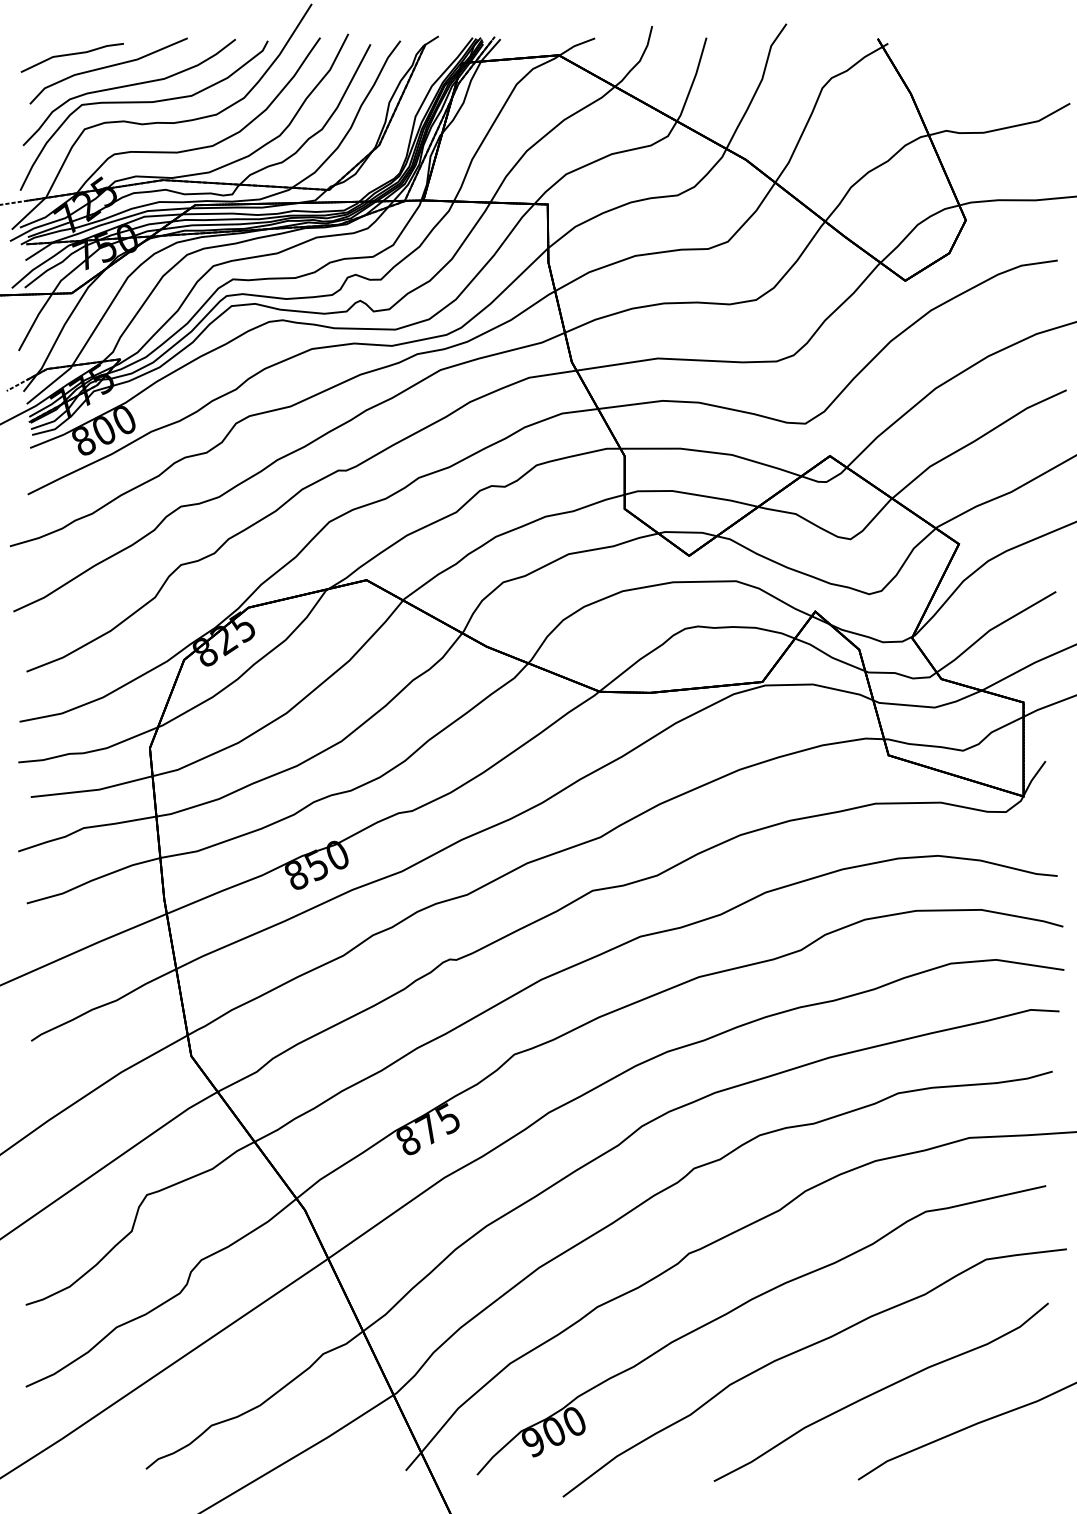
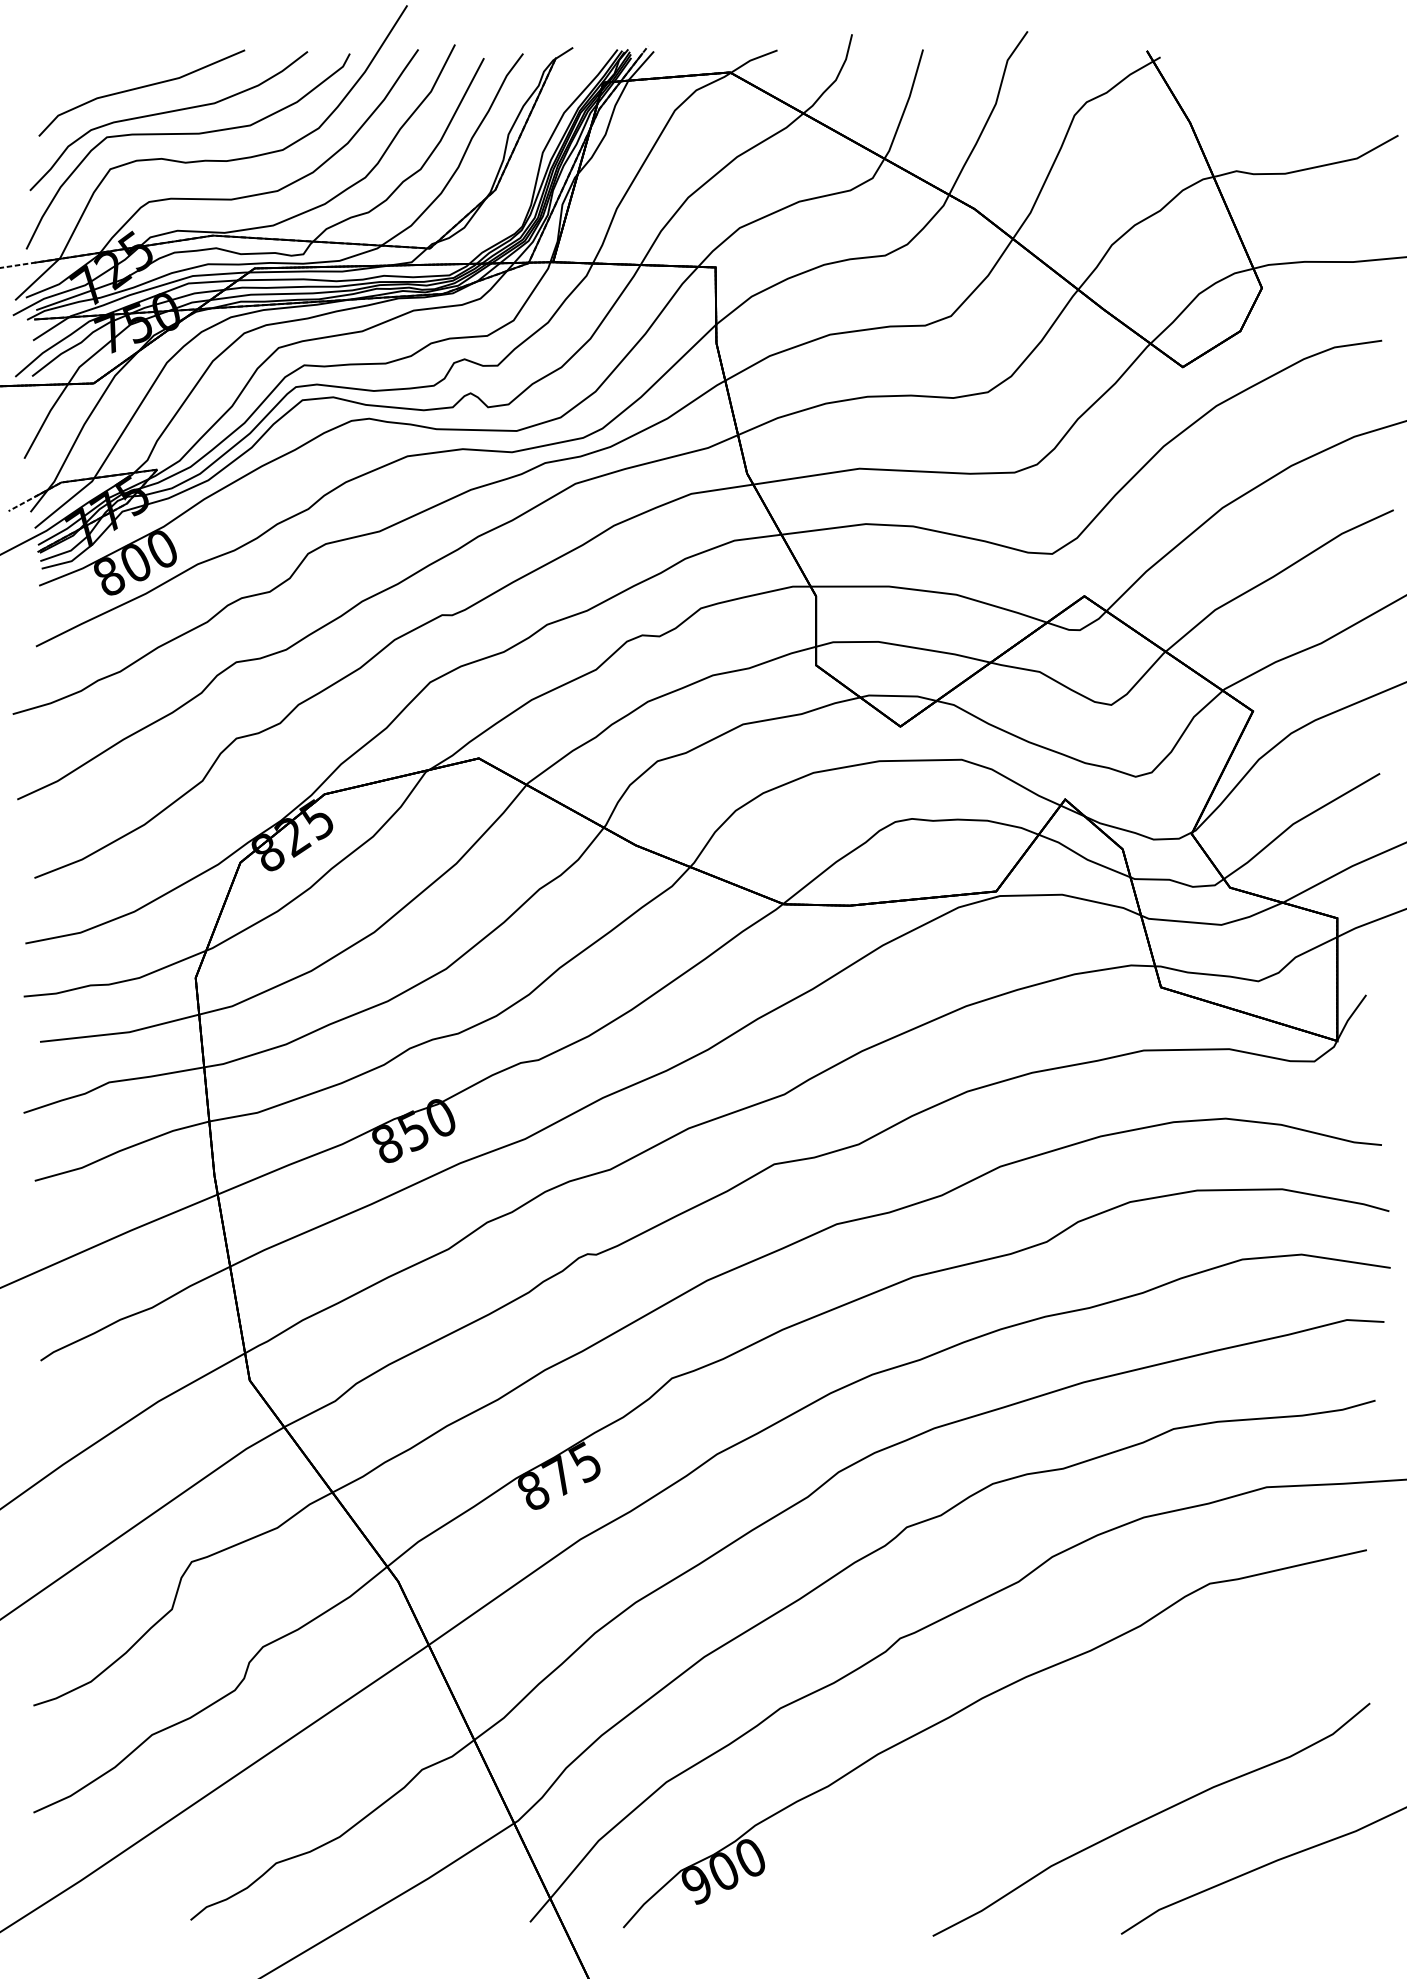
line: (71, 55) -> (93, 72), removed
part: (806, 1348) -> (1053, 1762), removed

